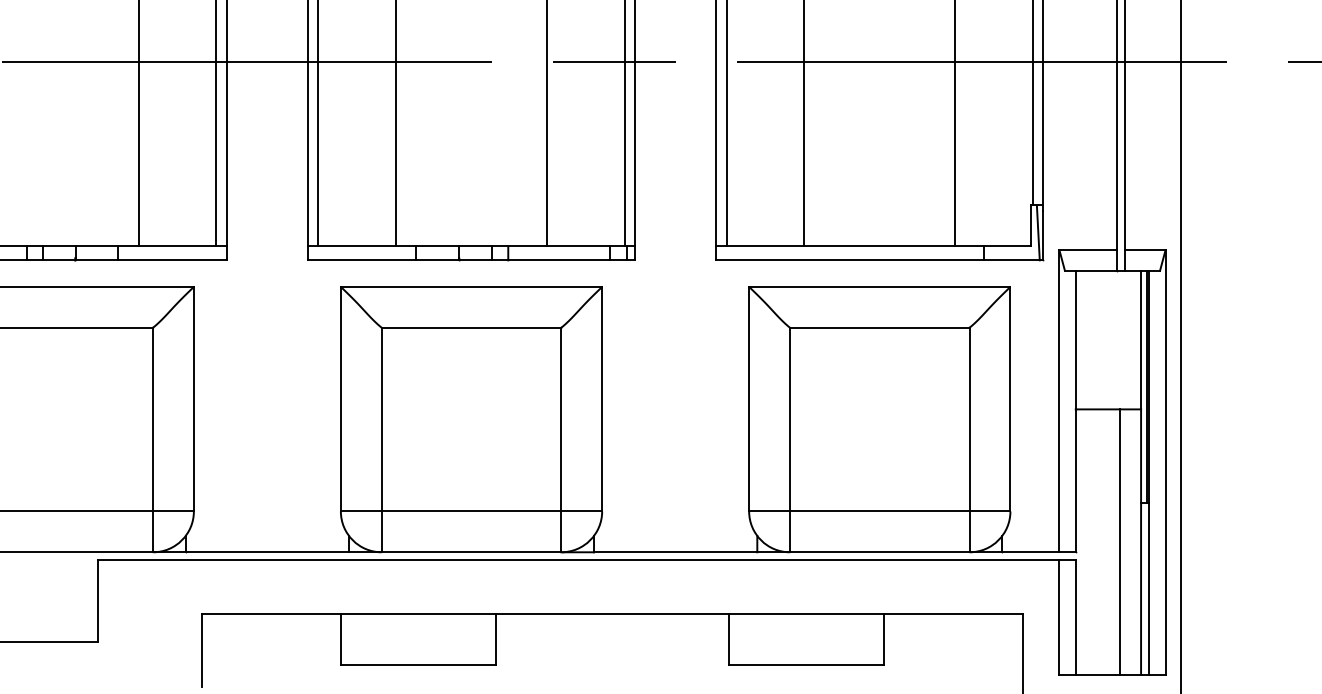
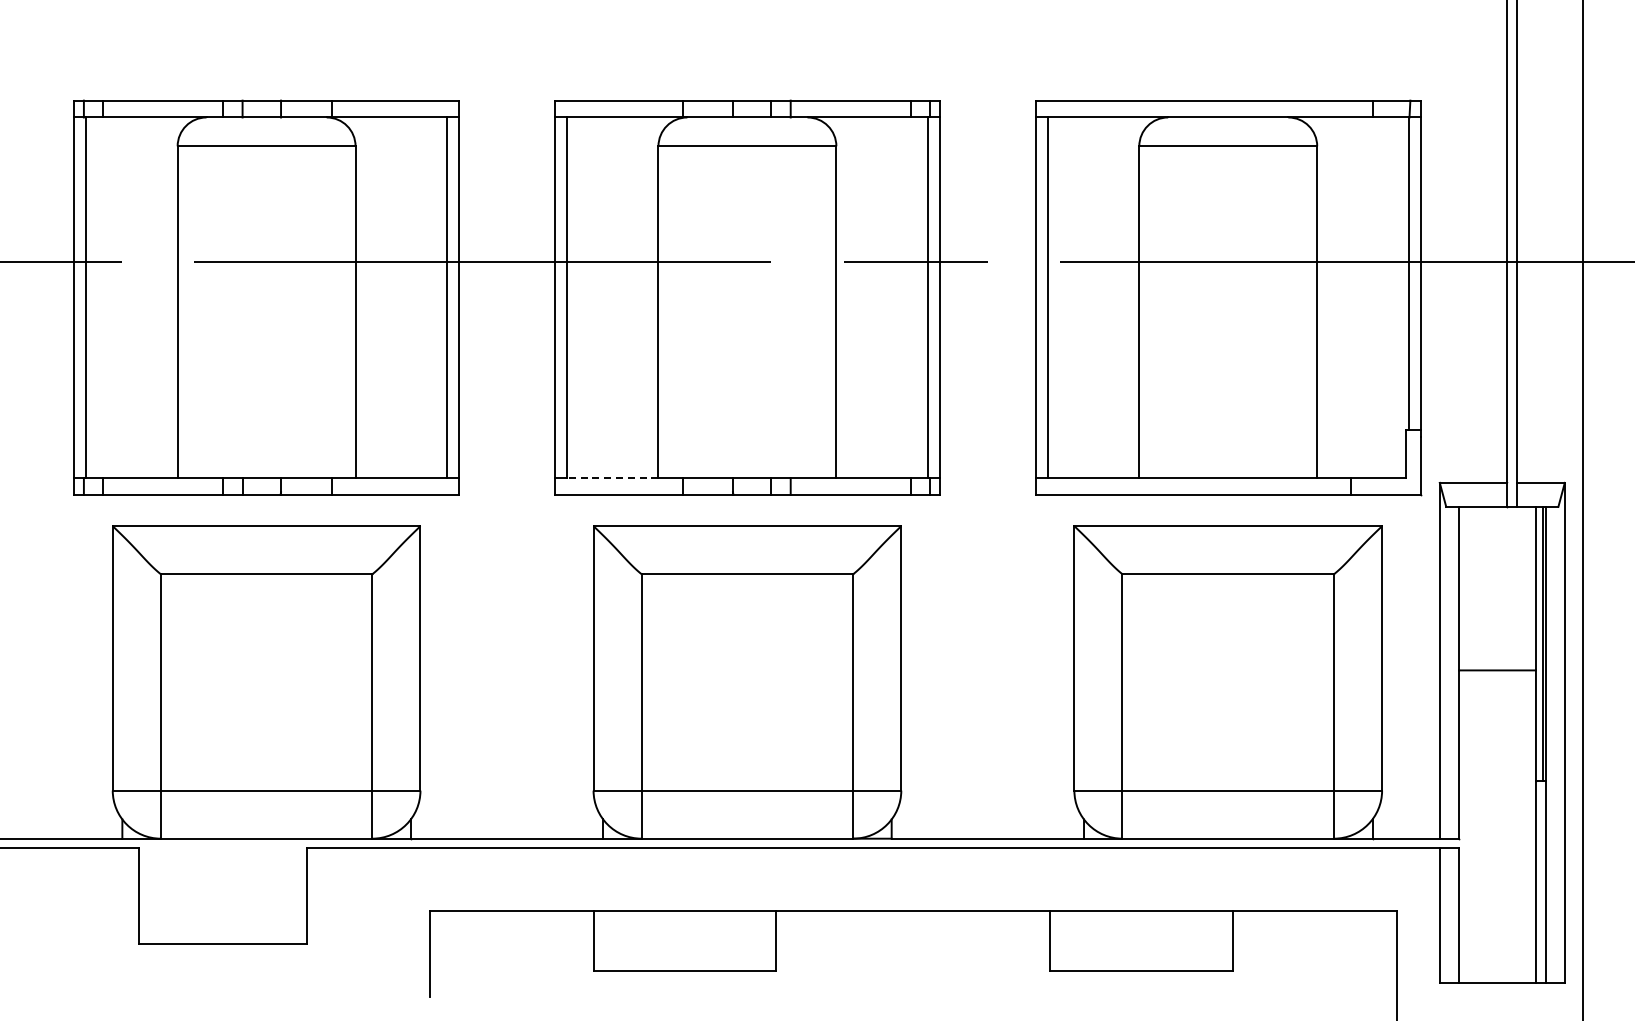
line: (1037, 232) -> (1414, 462), removed
line: (356, 246) -> (612, 478), solid -> dashed
line: (1119, 541) -> (1510, 826), removed

